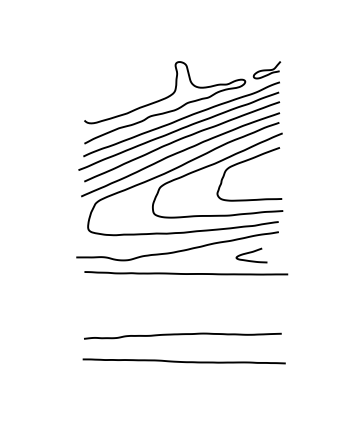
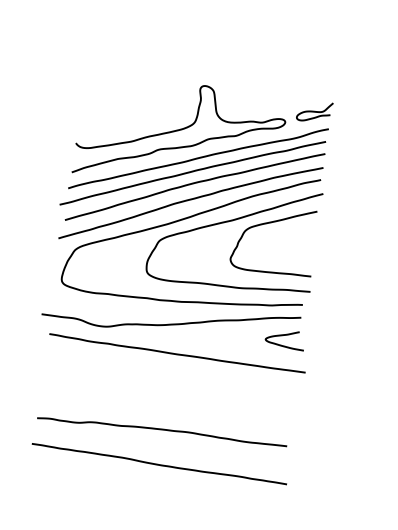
curve: (251, 253) -> (285, 336), moved

